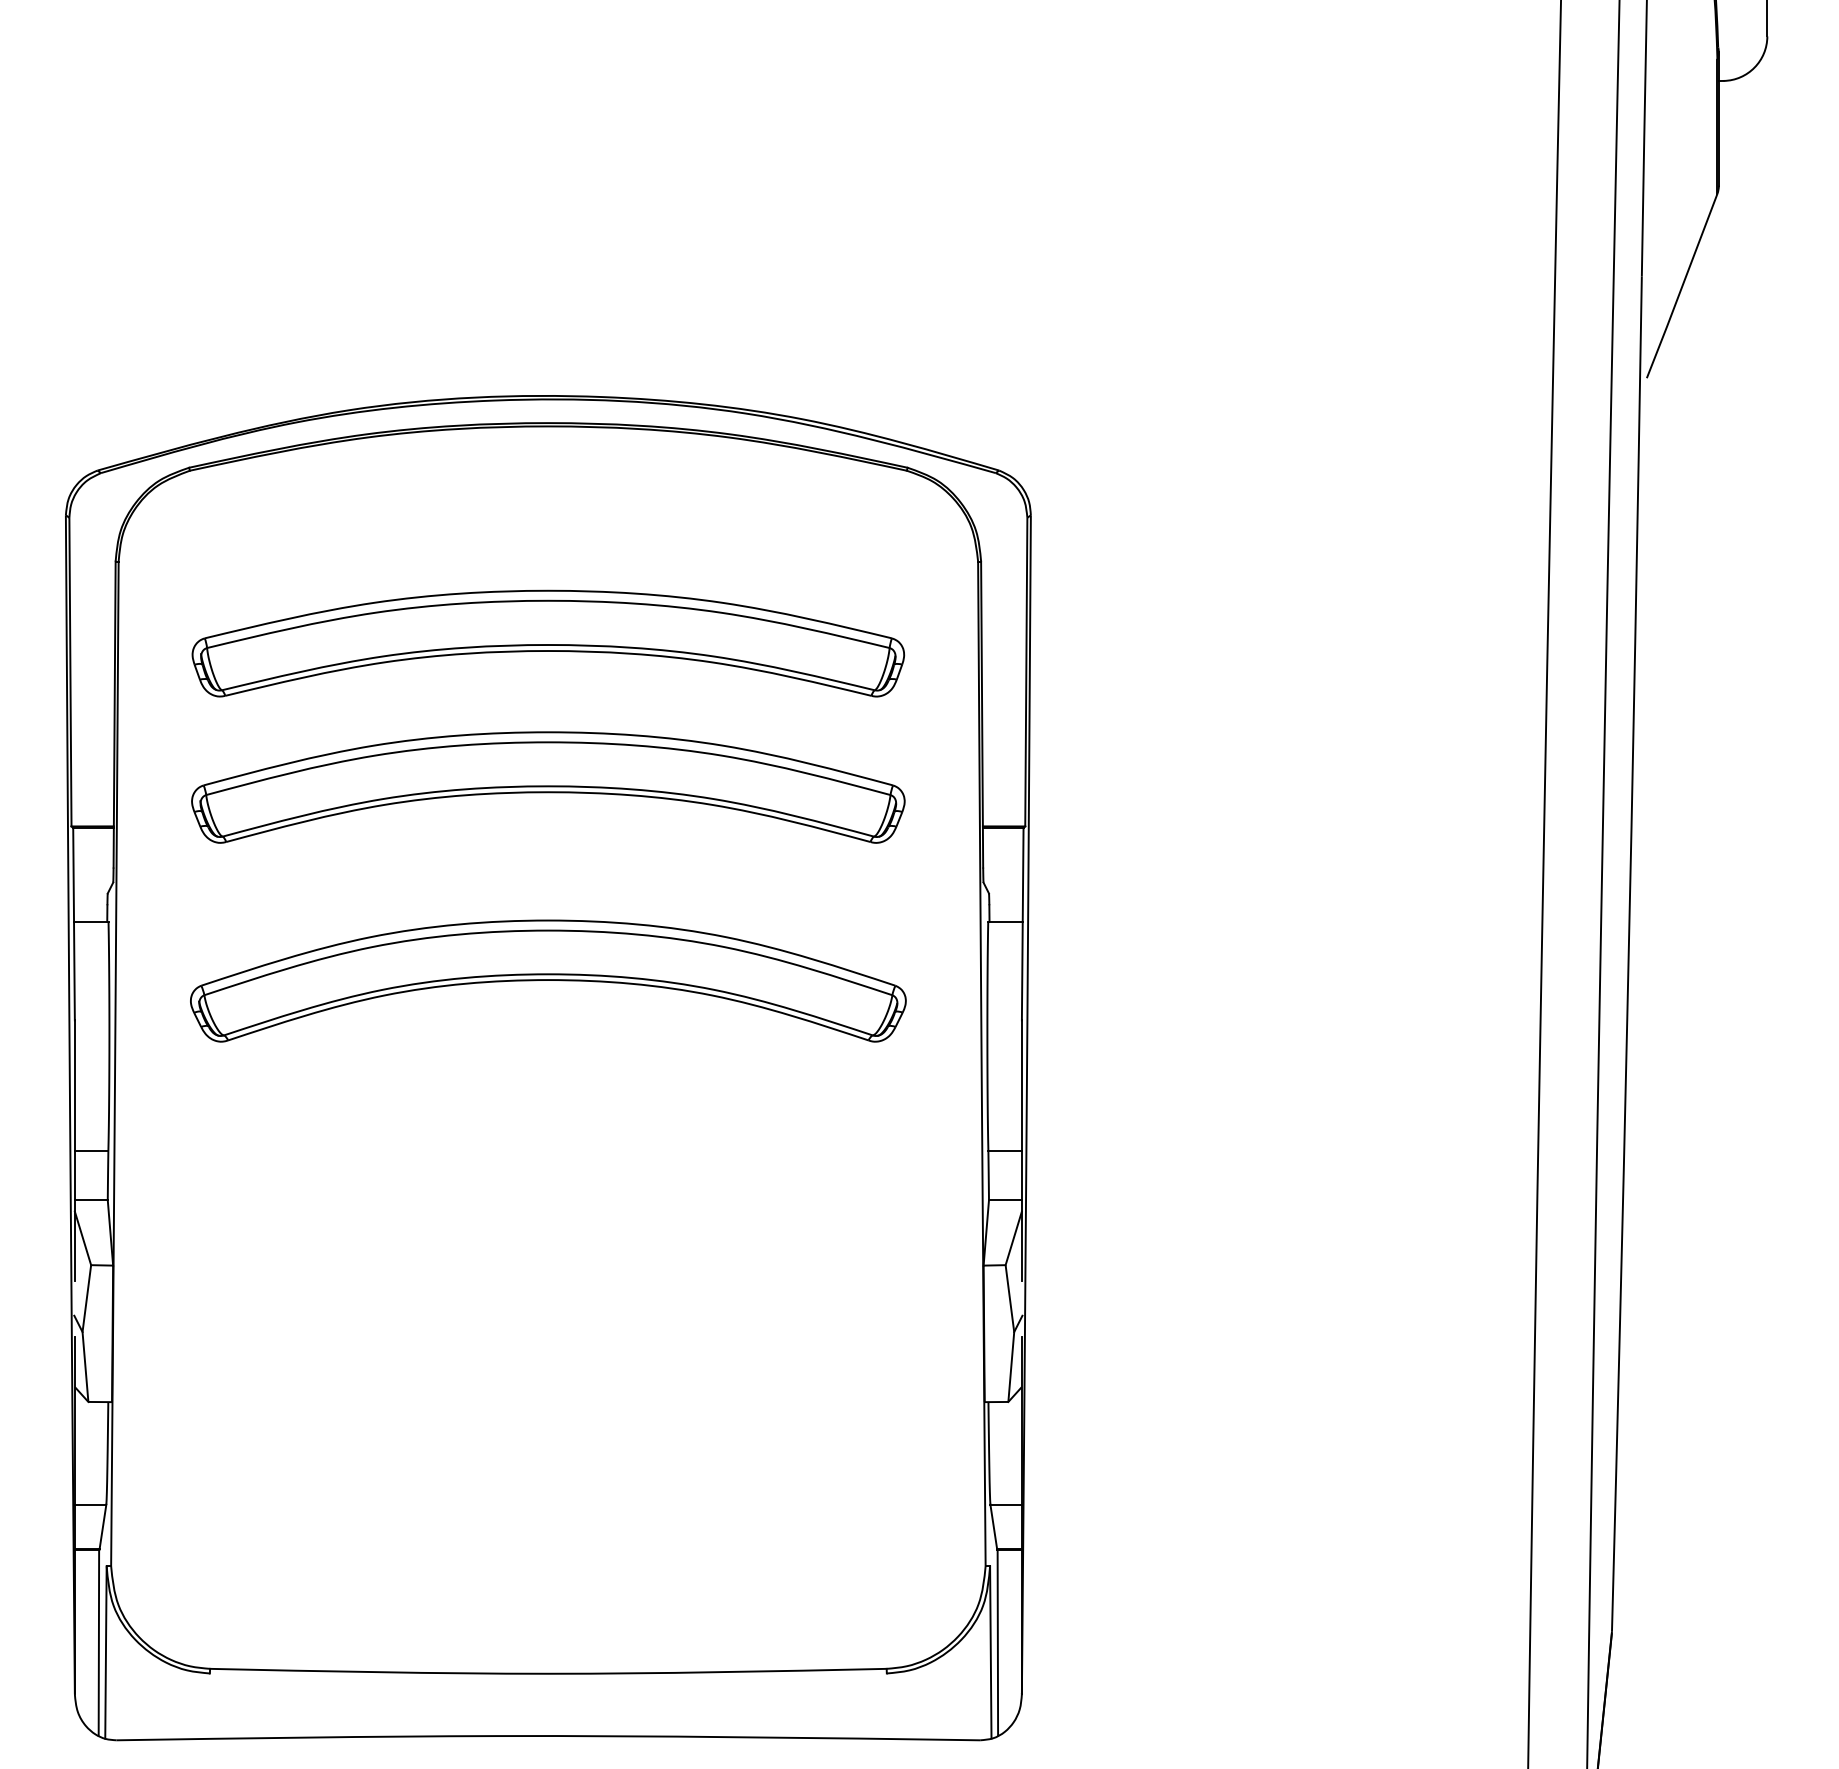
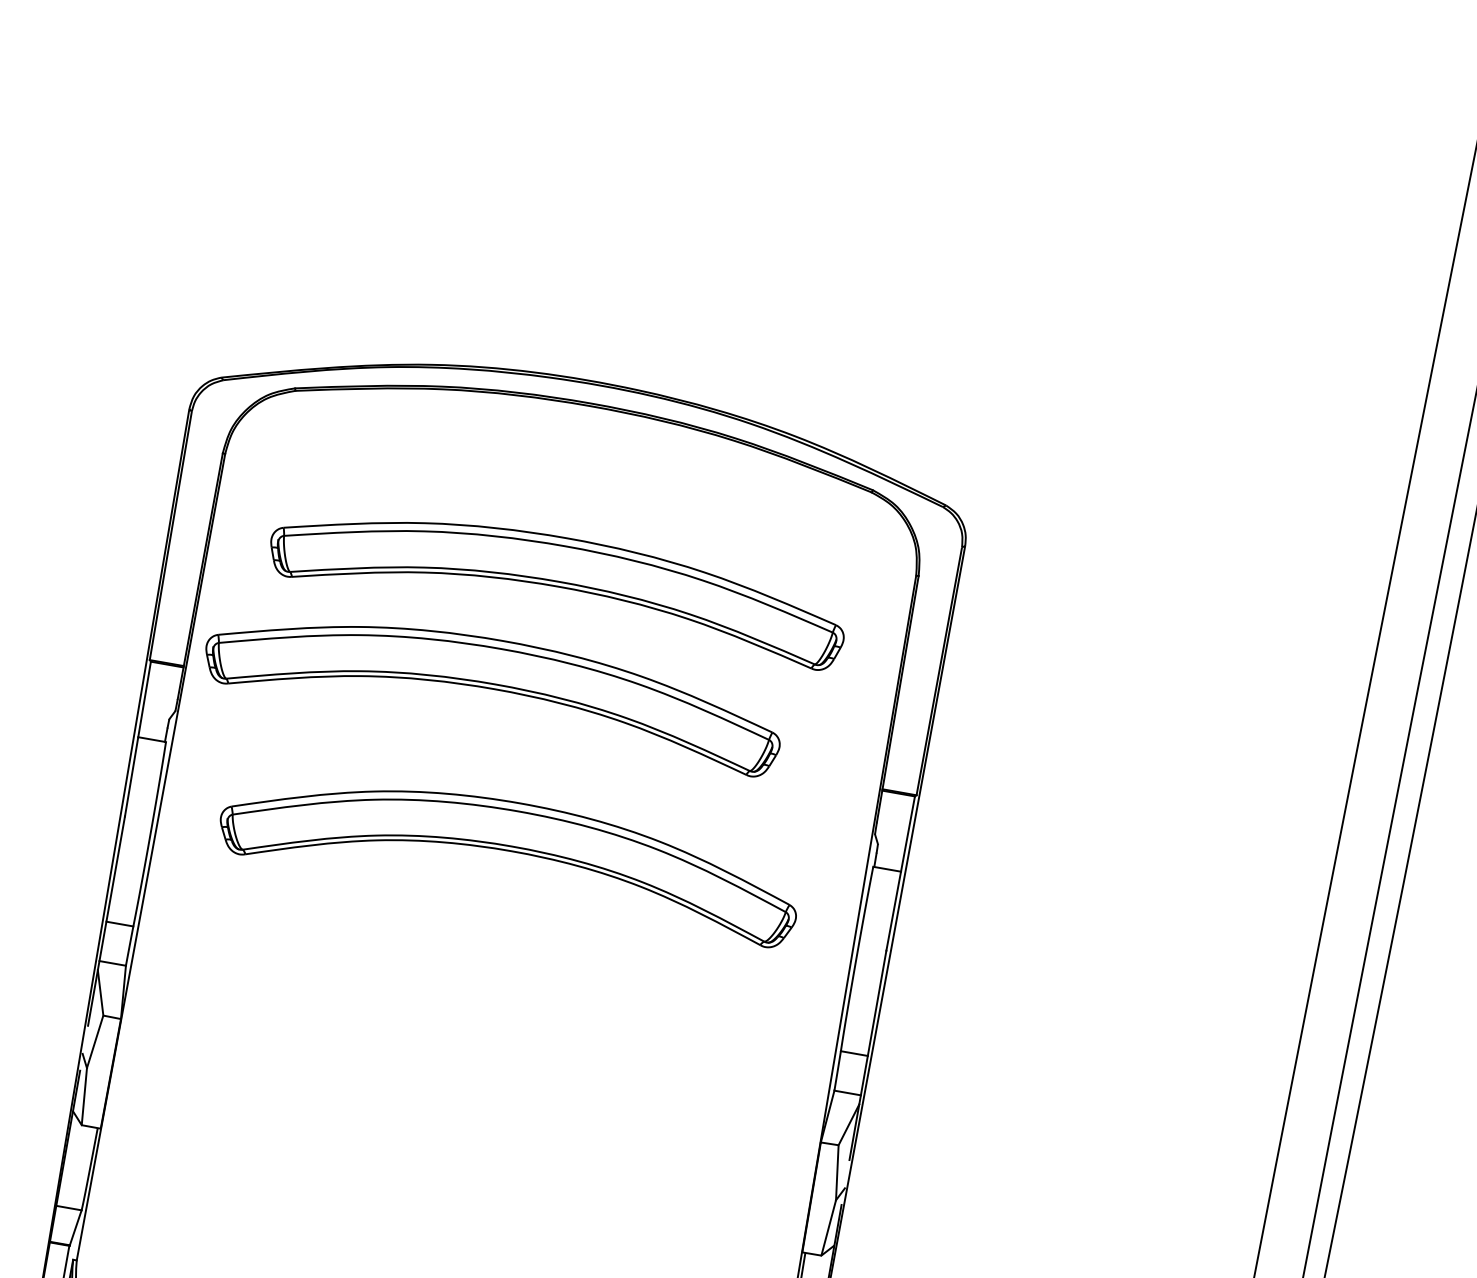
part: (548, 787) -> (495, 685), moved

